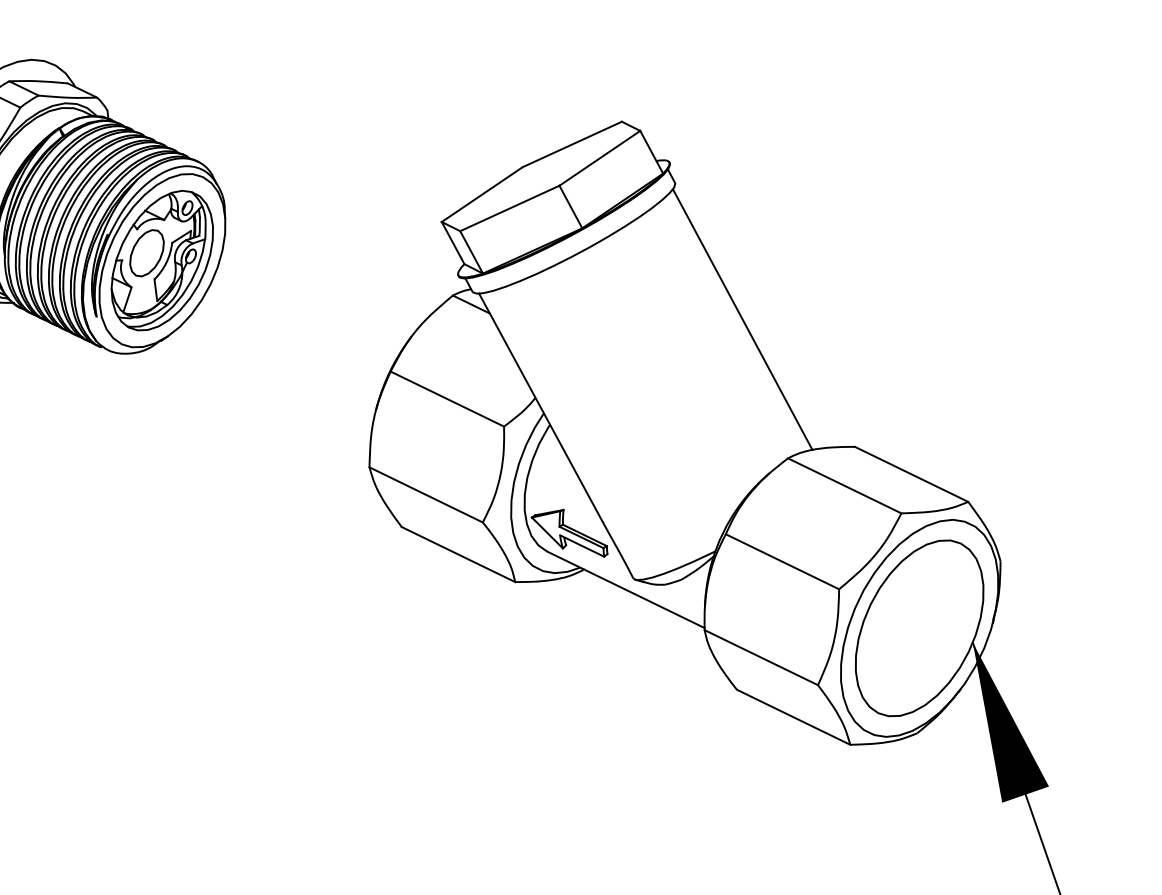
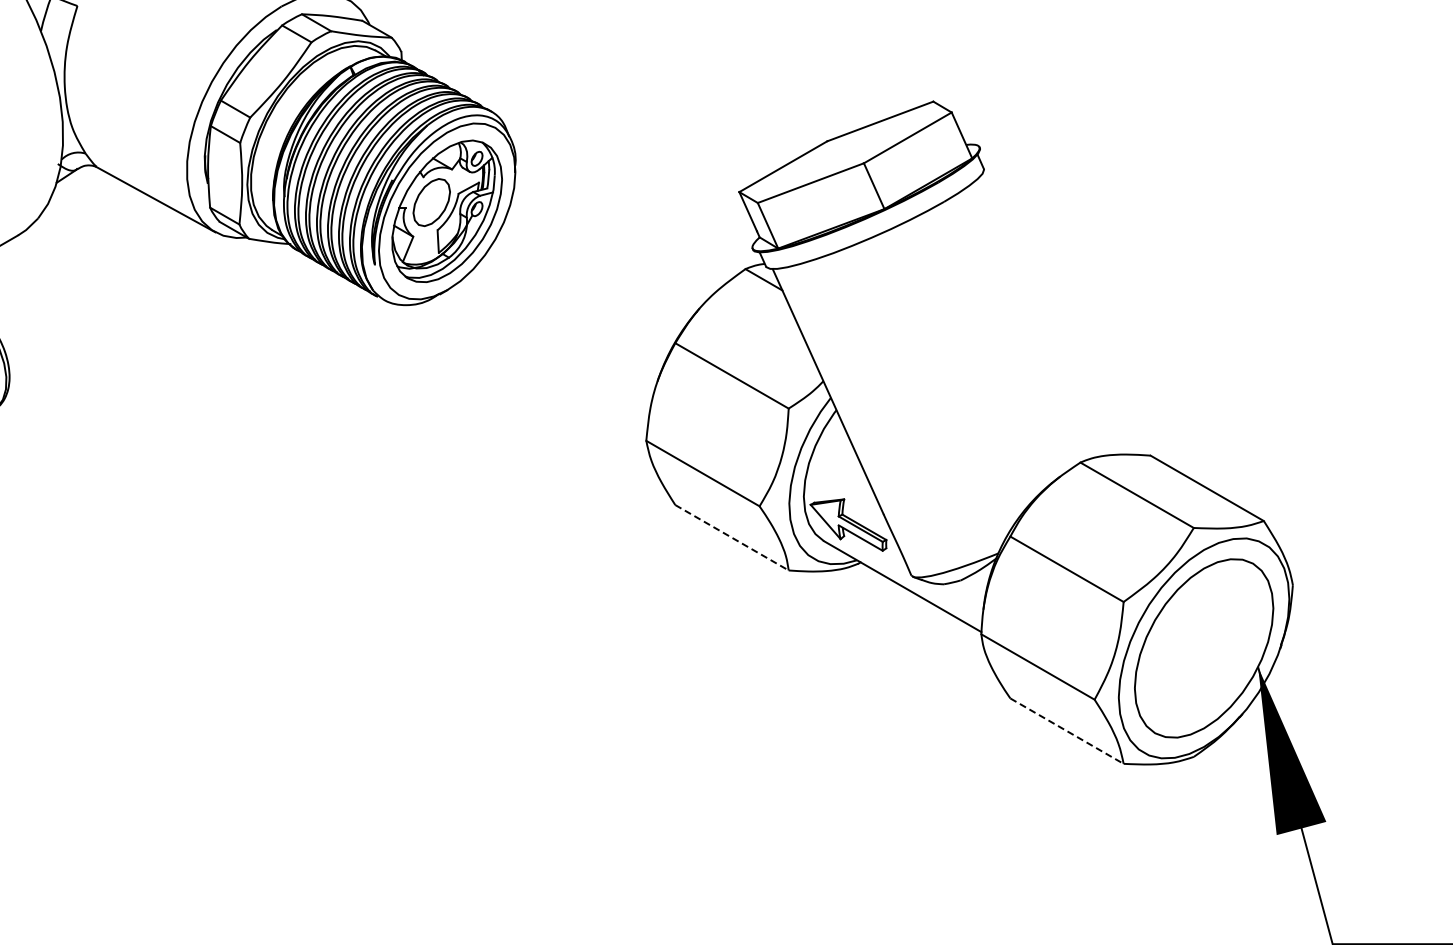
line: (742, 319) -> (1043, 315), removed
line: (459, 555) -> (732, 538), solid -> dashed
line: (794, 717) -> (1067, 731), solid -> dashed

